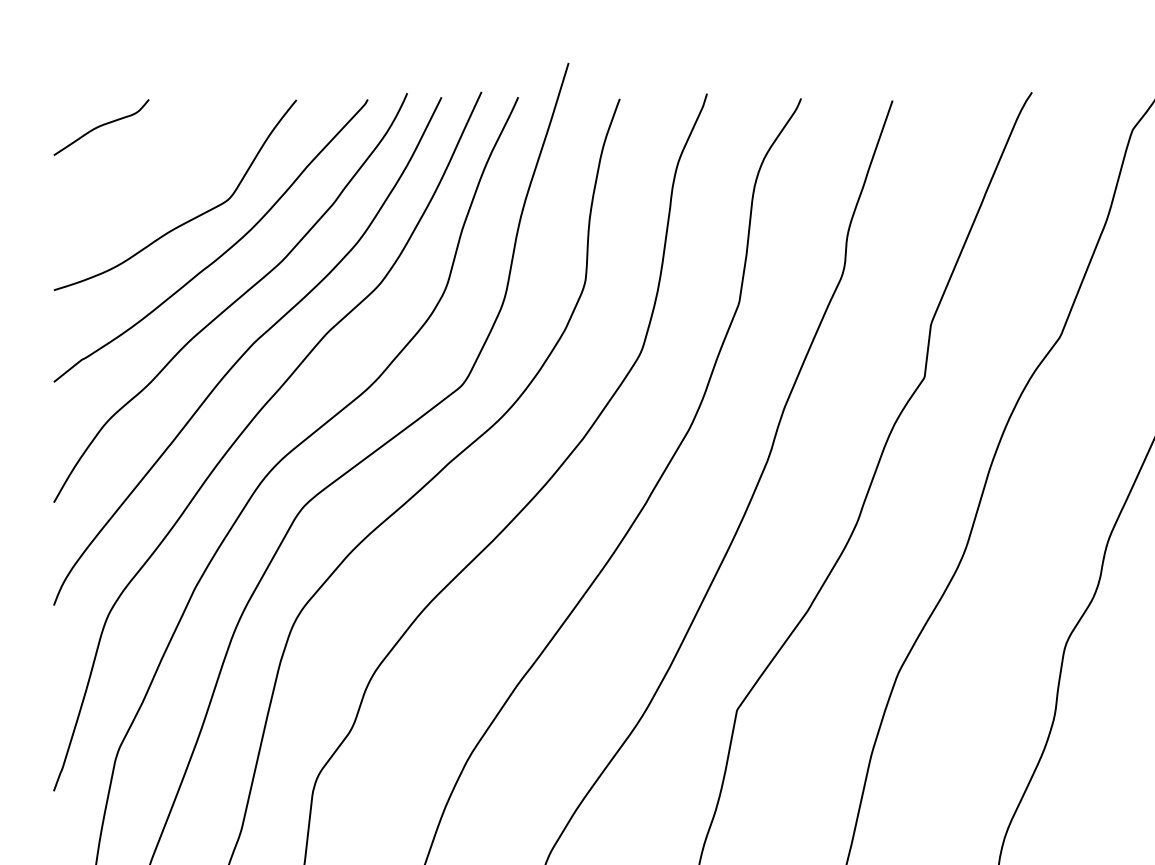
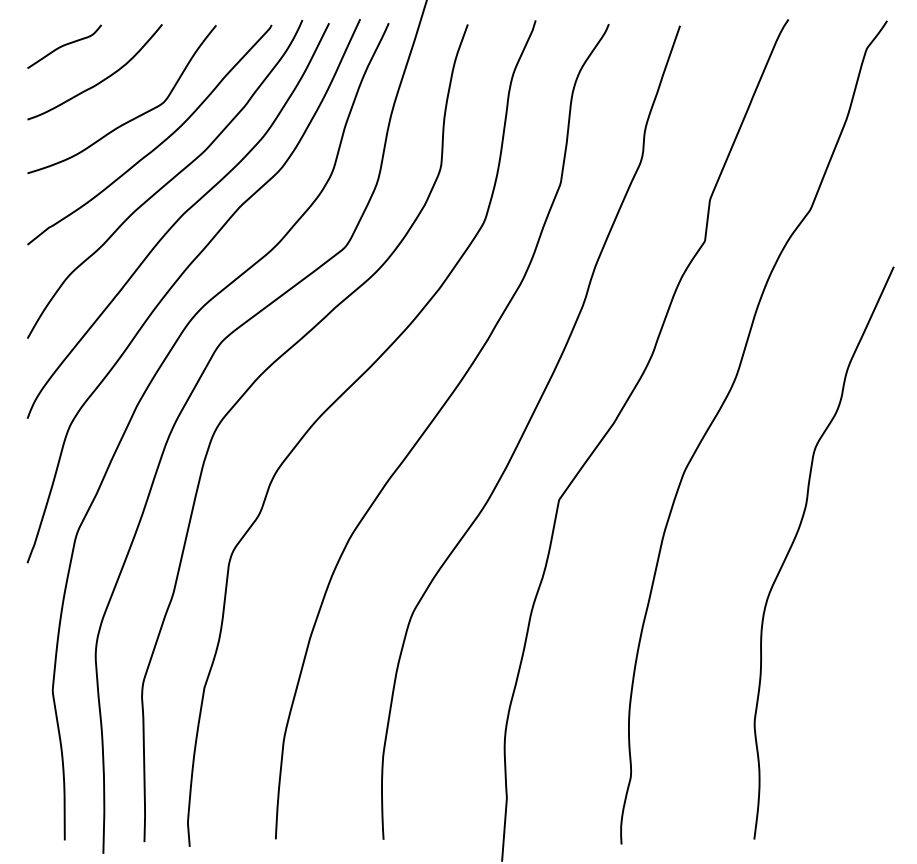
curve: (146, 172) -> (99, 81), added

